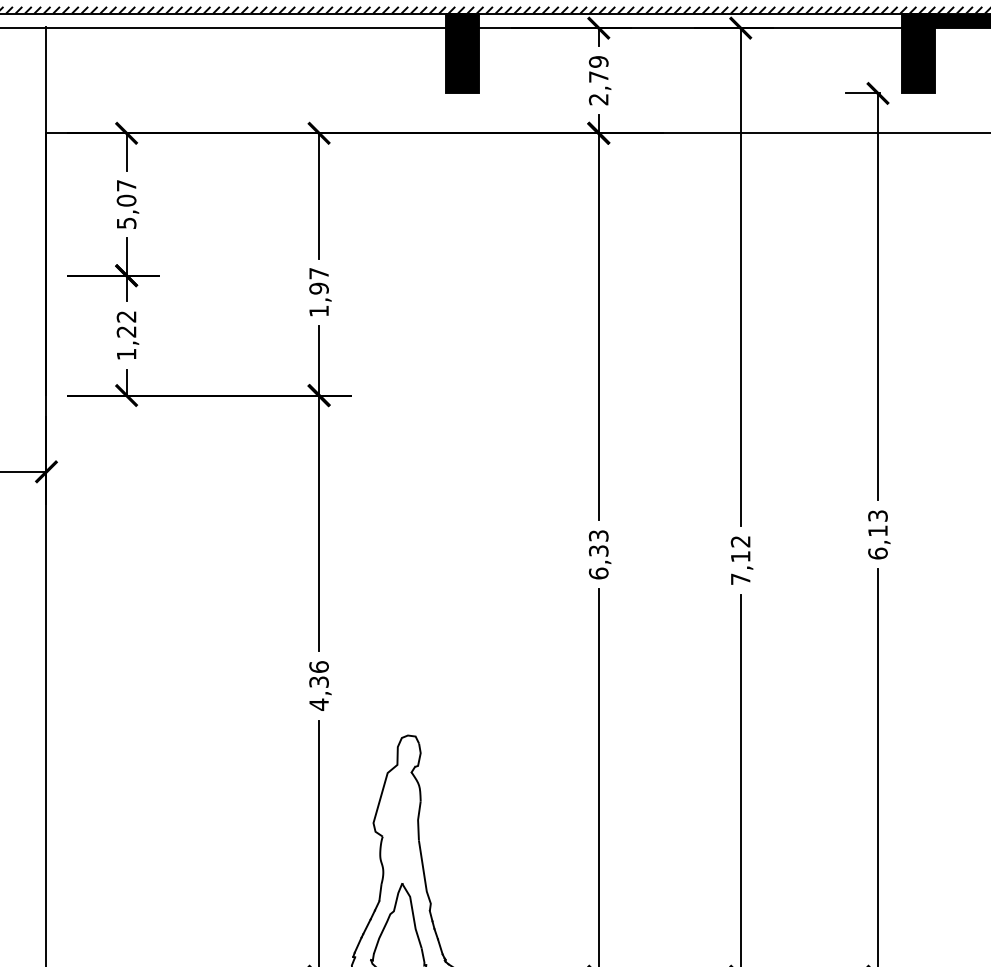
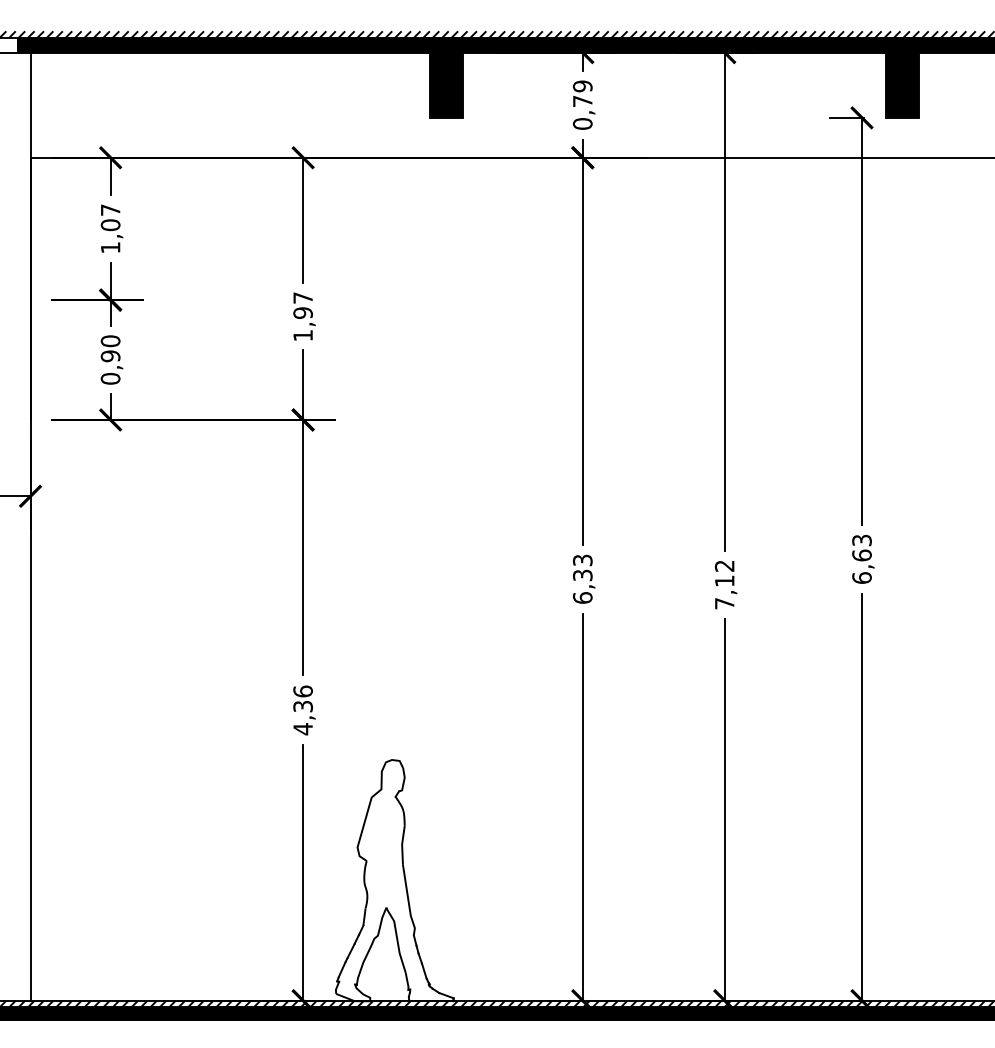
fill: (239, 20) -> (223, 44), added
fill: (690, 20) -> (674, 44), added
text: (598, 99) -> (582, 123), 2,79 -> 0,79
text: (126, 223) -> (110, 247), 5,07 -> 1,07
text: (126, 335) -> (110, 359), 1,22 -> 0,90
text: (877, 531) -> (861, 555), 6,13 -> 6,63

